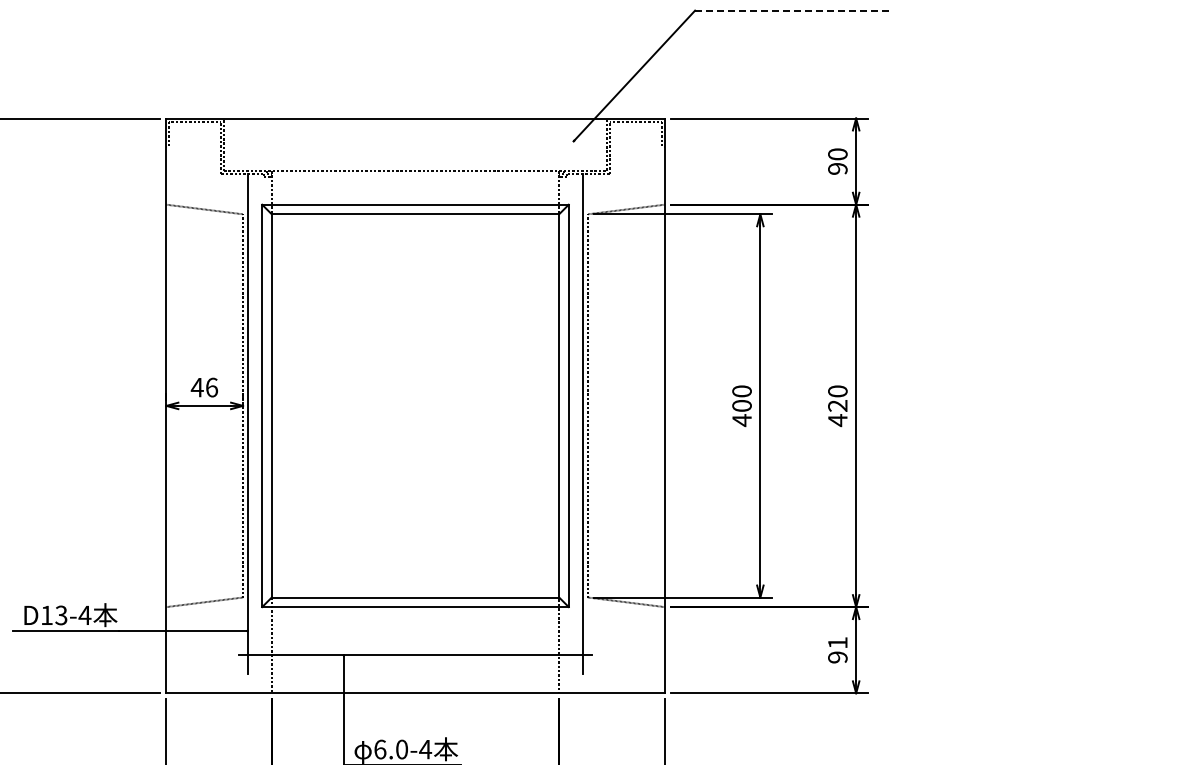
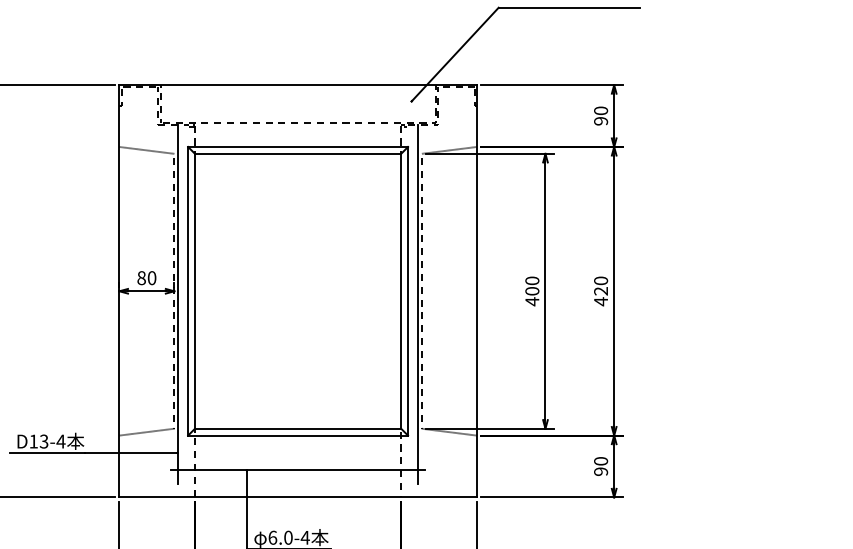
line: (793, 10) -> (569, 7), dashed -> solid
text: (204, 387) -> (146, 278), 46 -> 80
text: (837, 642) -> (600, 460), 91 -> 90

